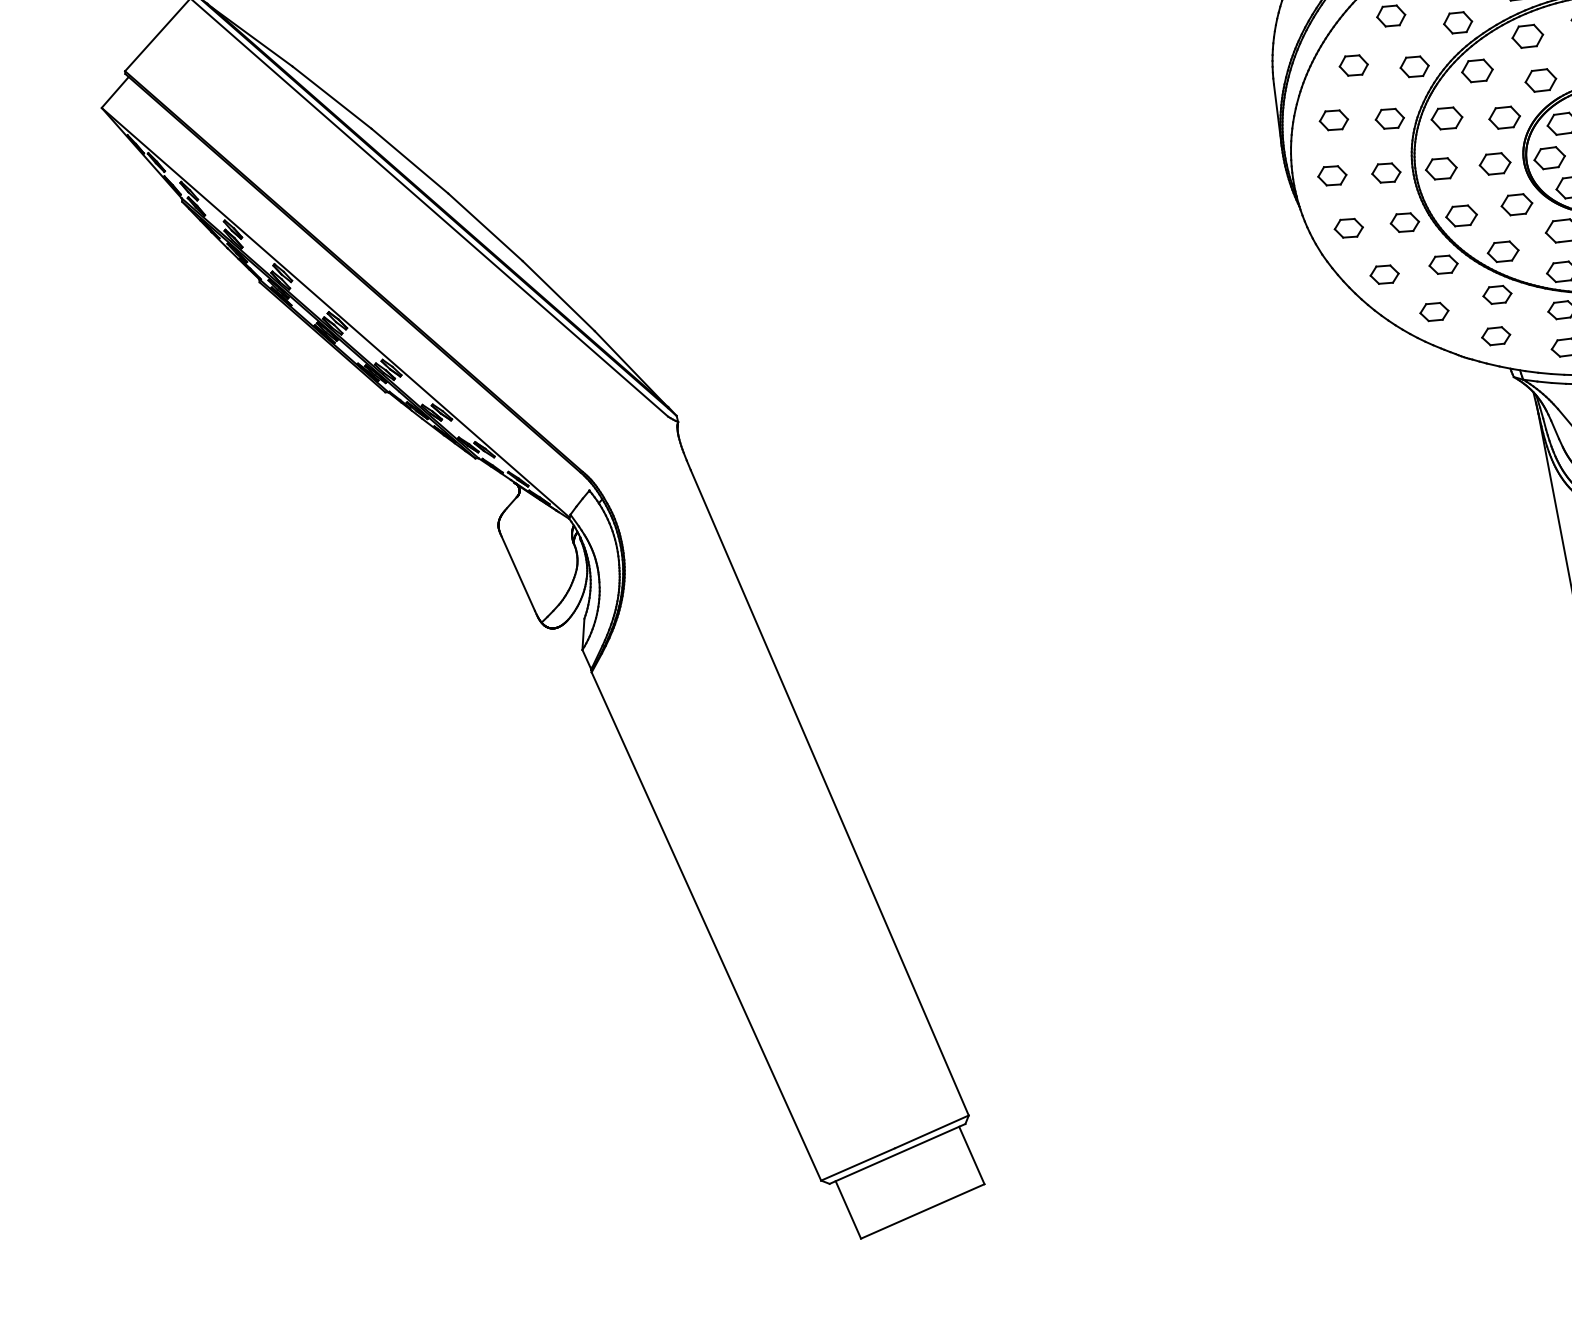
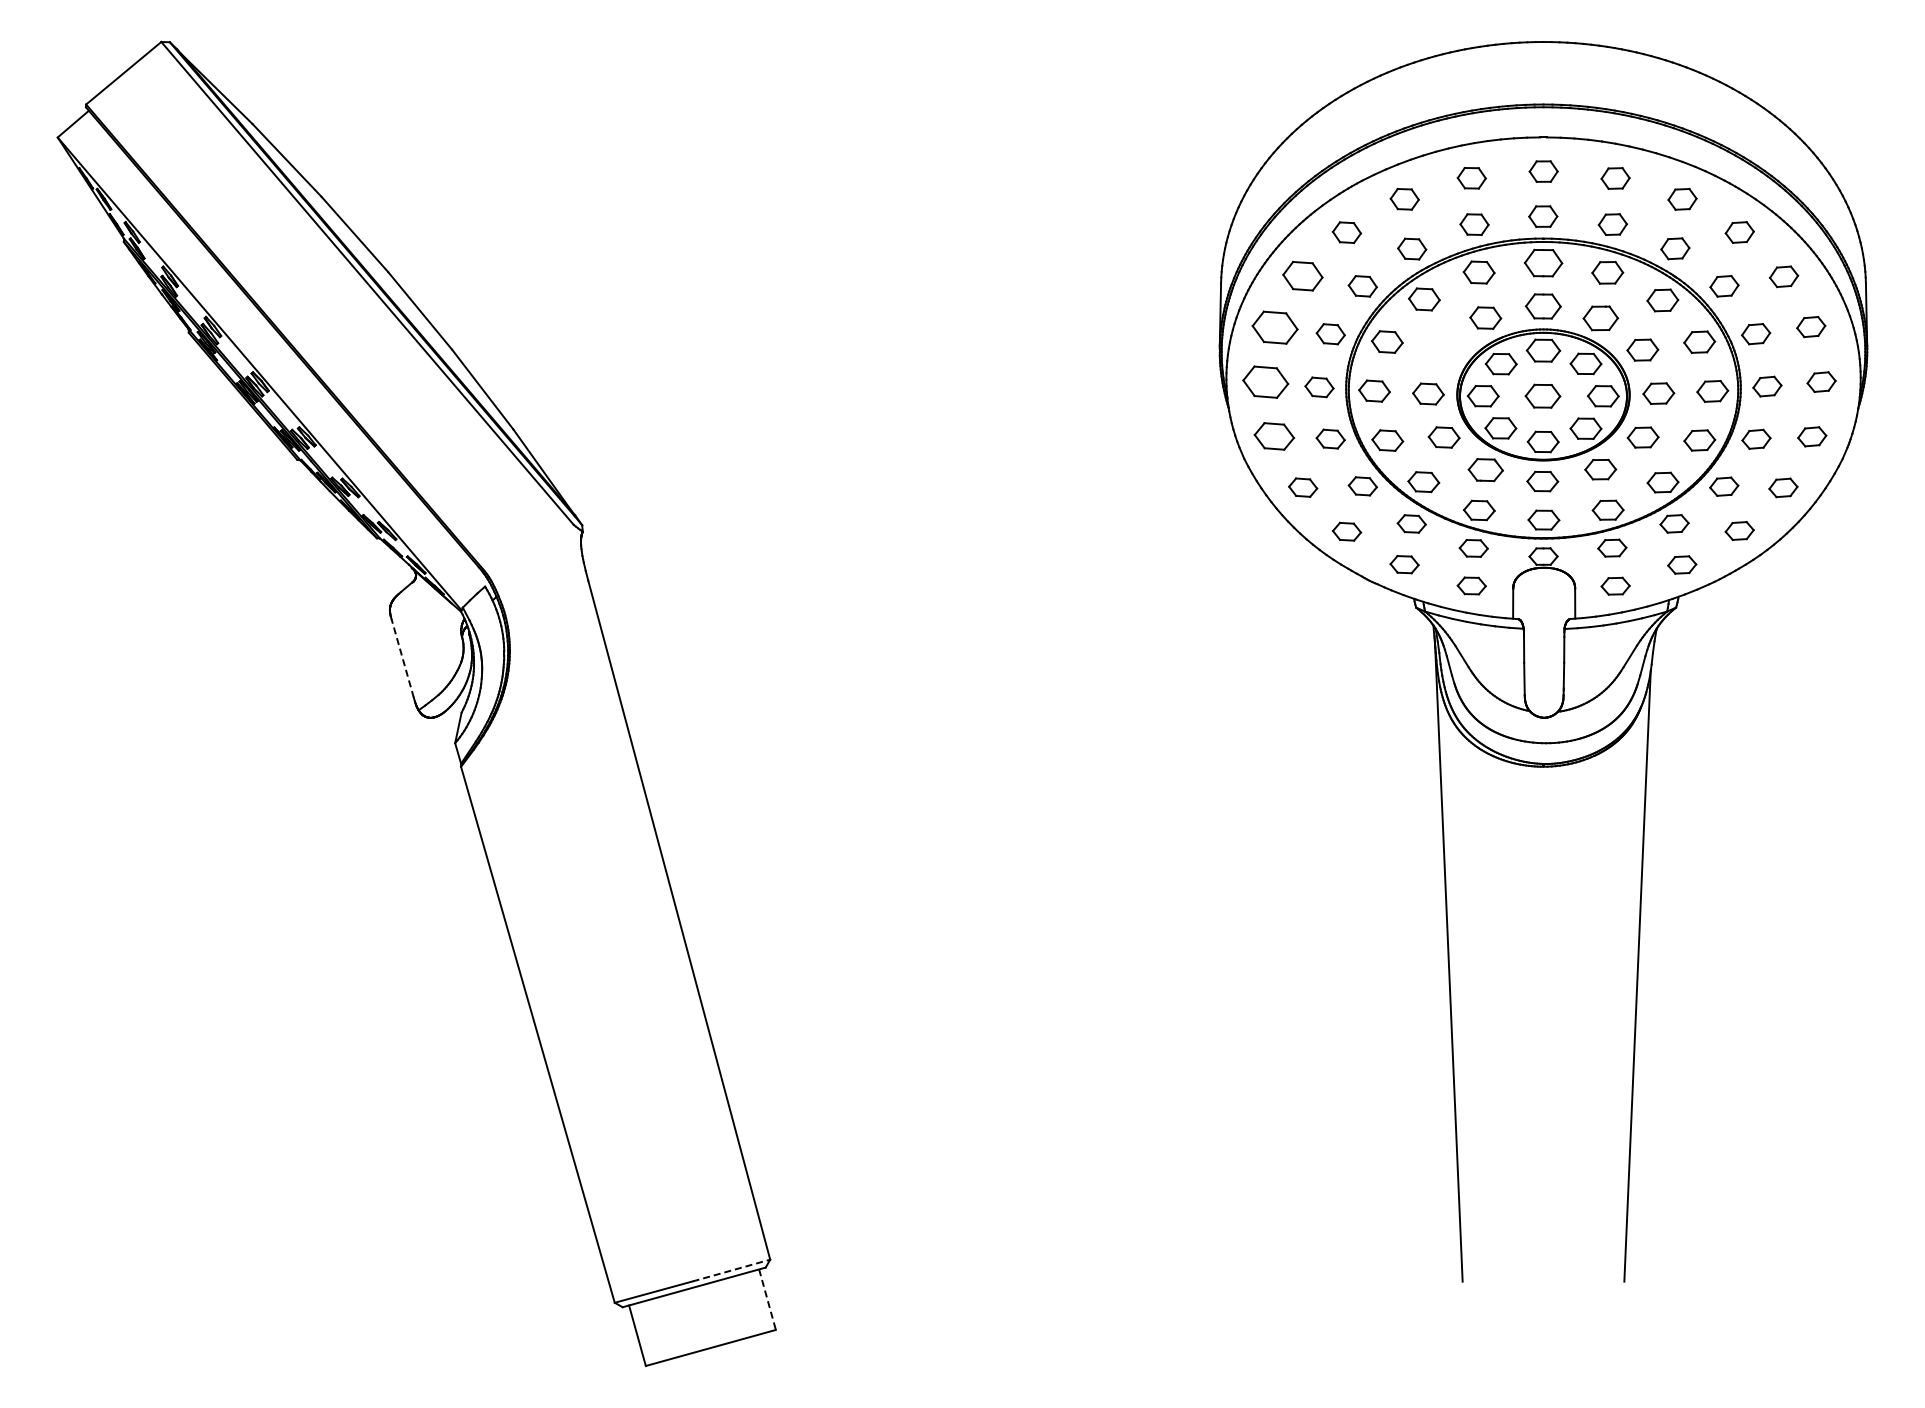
part: (1353, 65) -> (1302, 276), size x1.4
part: (1504, 117) -> (1444, 349), removed
part: (1334, 120) -> (1275, 327), size x1.6
part: (1332, 176) -> (1265, 382), size x1.6
part: (1348, 228) -> (1274, 436), size x1.4
line: (518, 573) -> (402, 658), solid -> dashed
line: (932, 1131) -> (731, 1270), solid -> dashed
line: (971, 1156) -> (767, 1300), solid -> dashed

